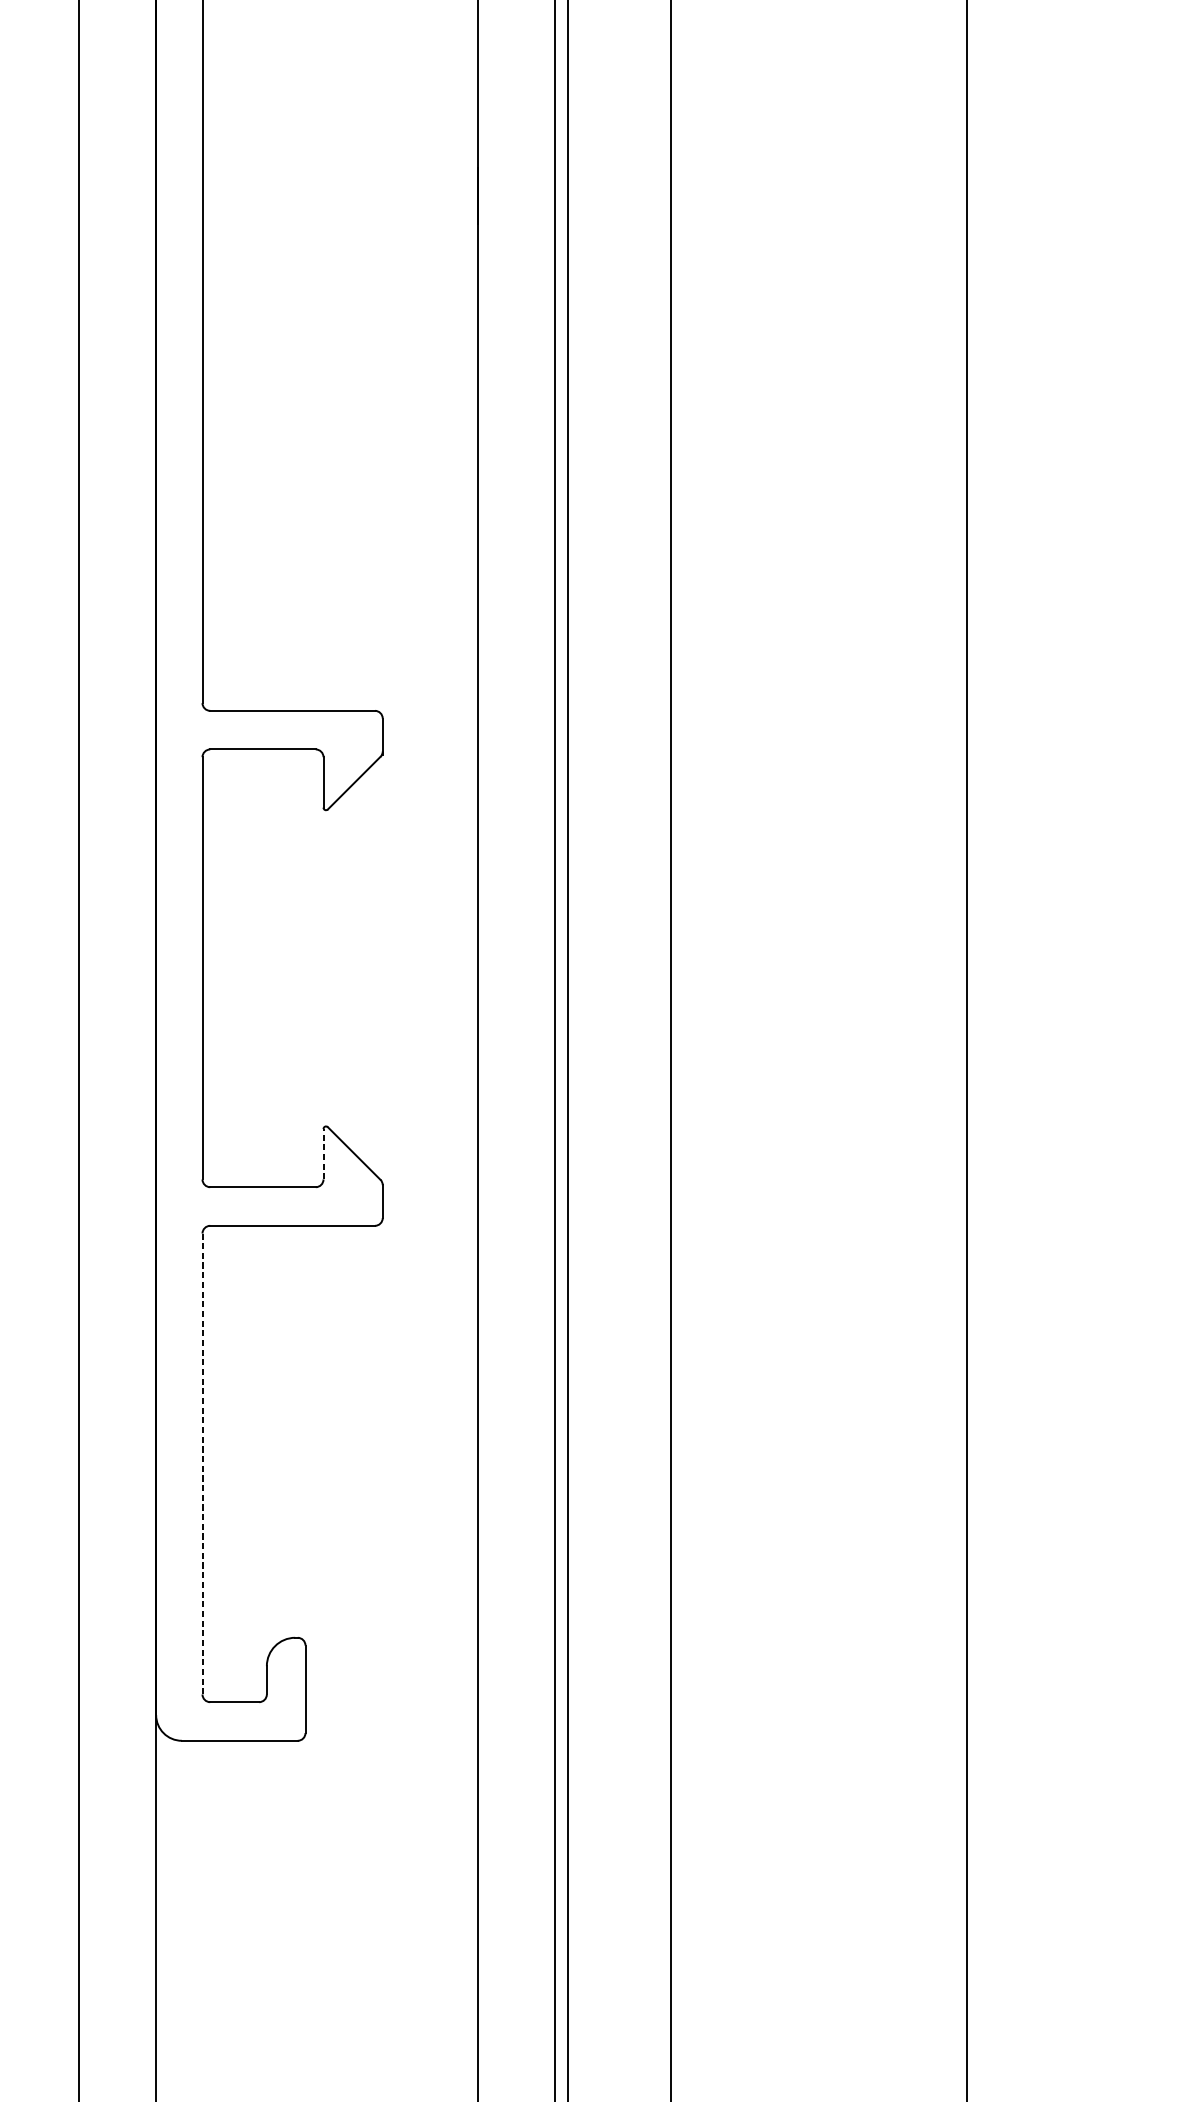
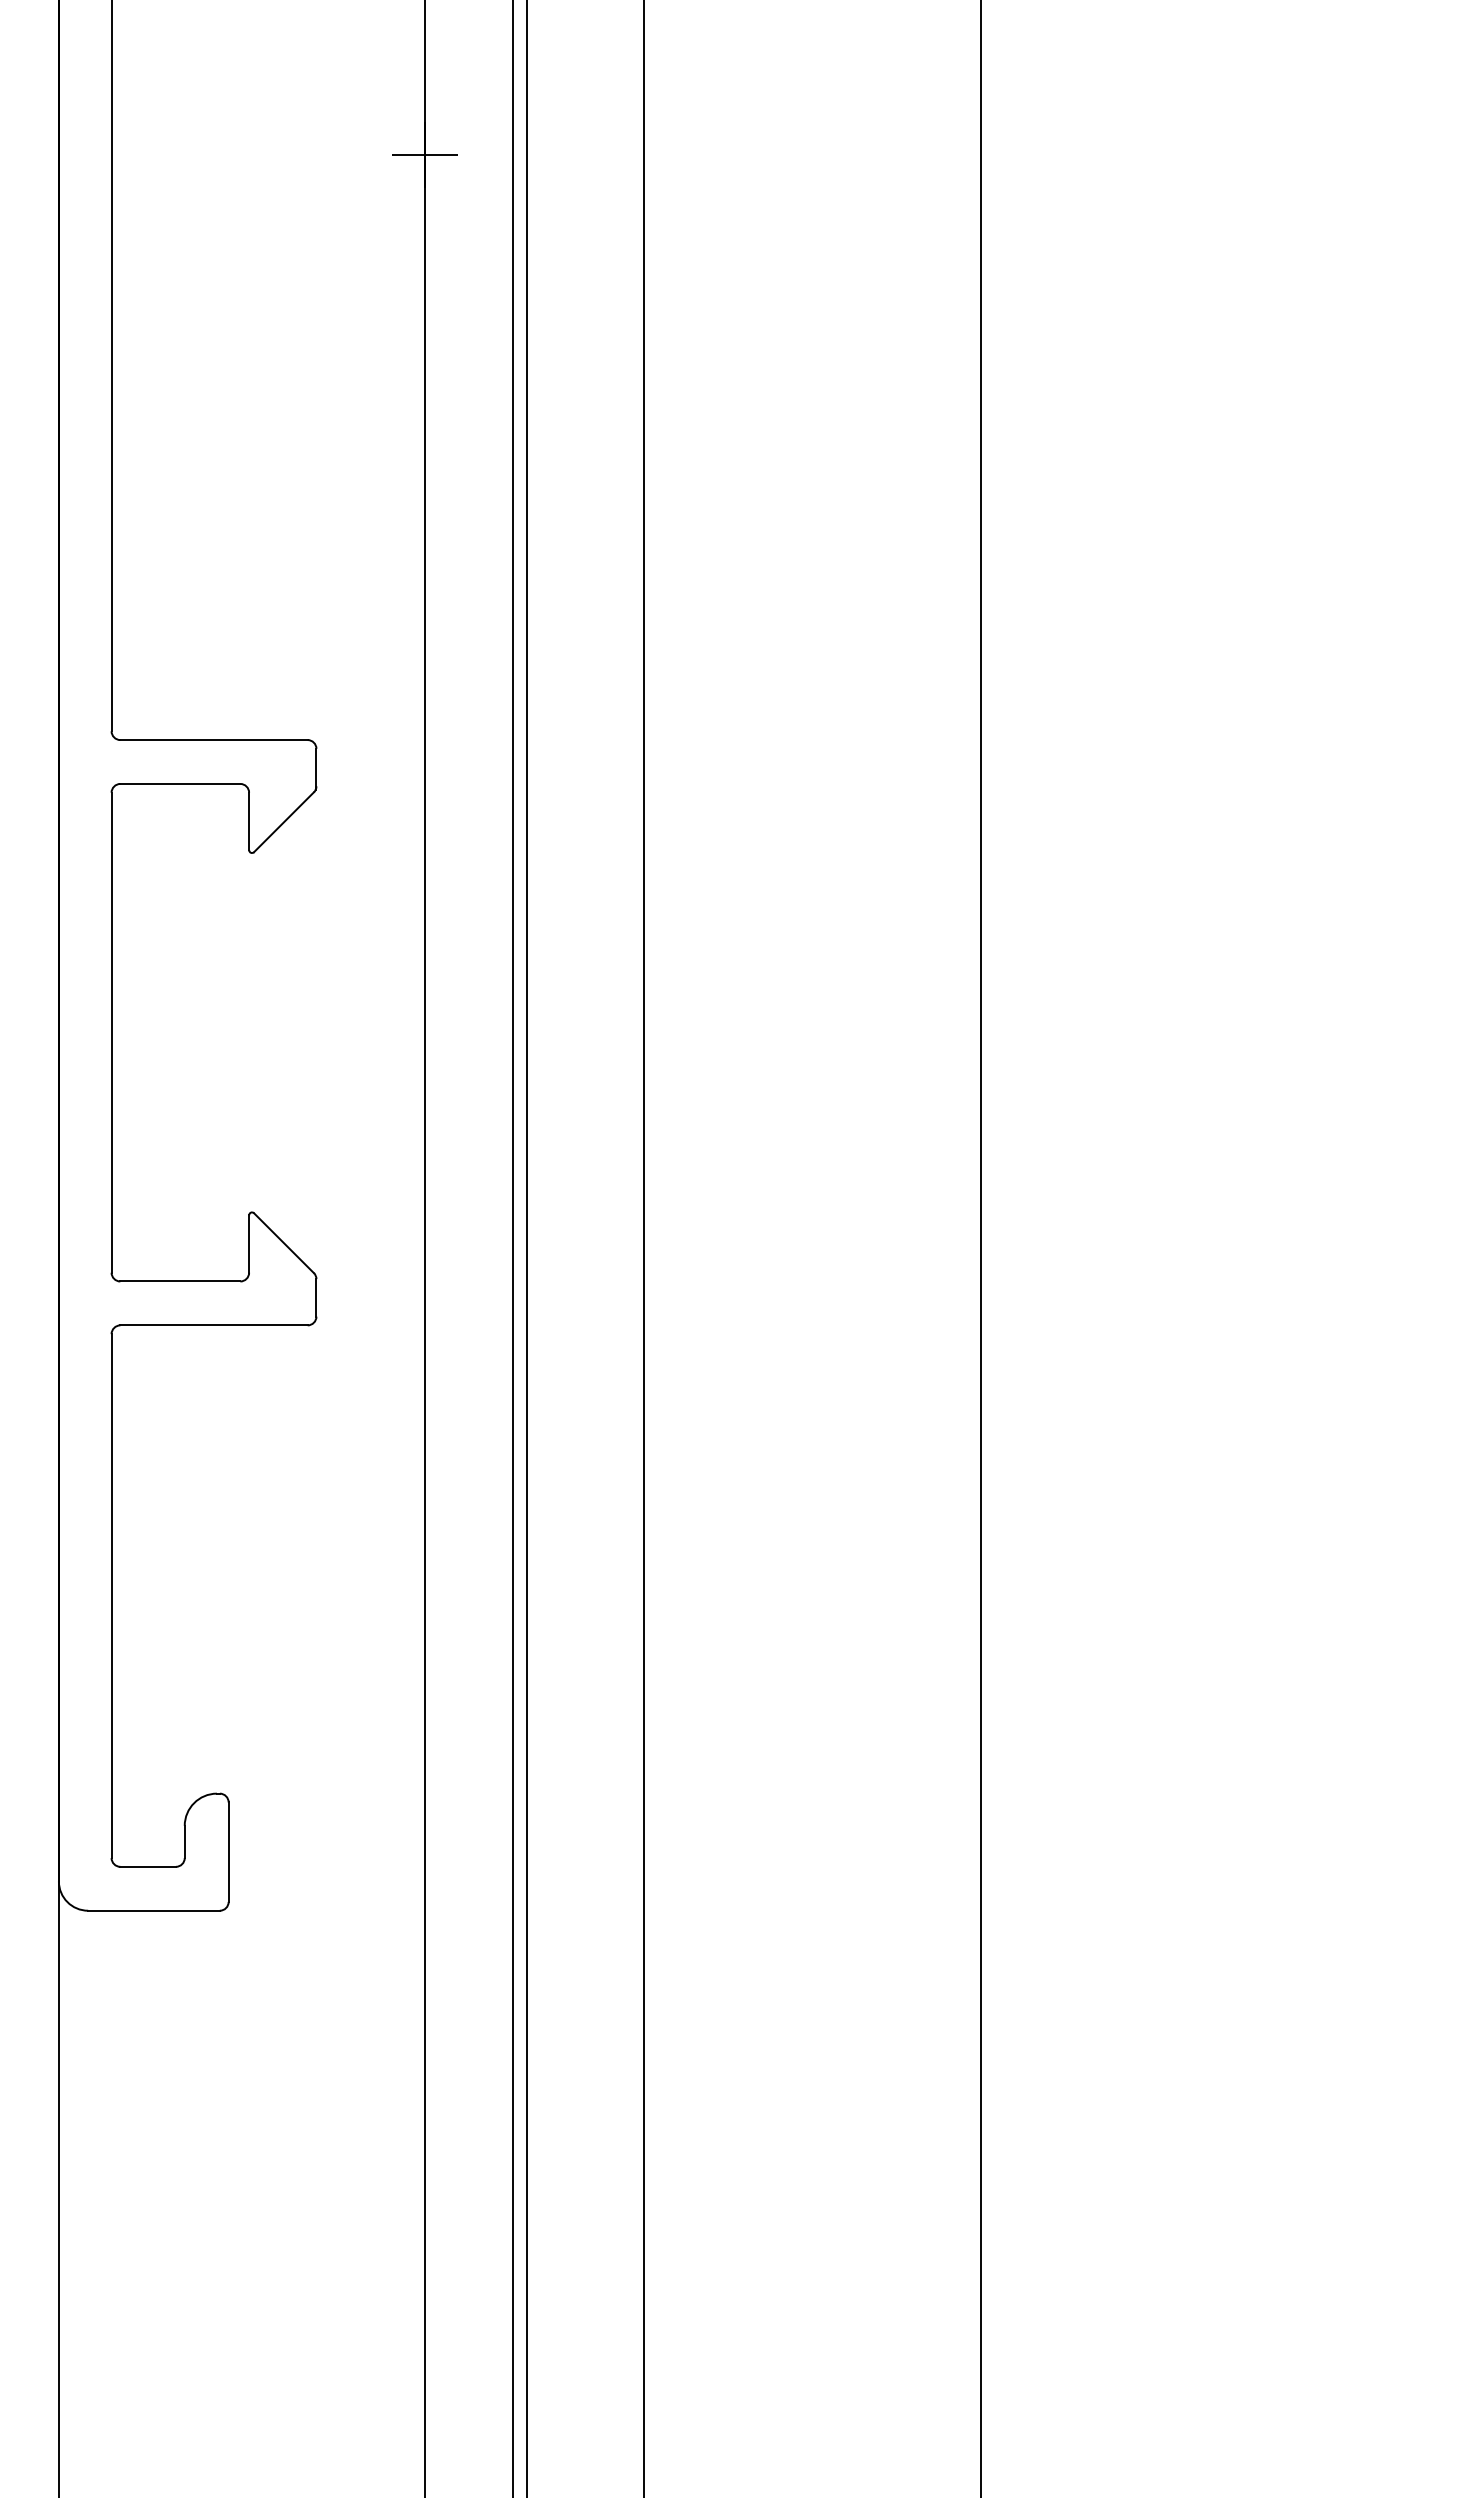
line: (477, 195) -> (424, 154), added
line: (323, 1154) -> (249, 1244), dashed -> solid
line: (202, 1464) -> (111, 1596), dashed -> solid

